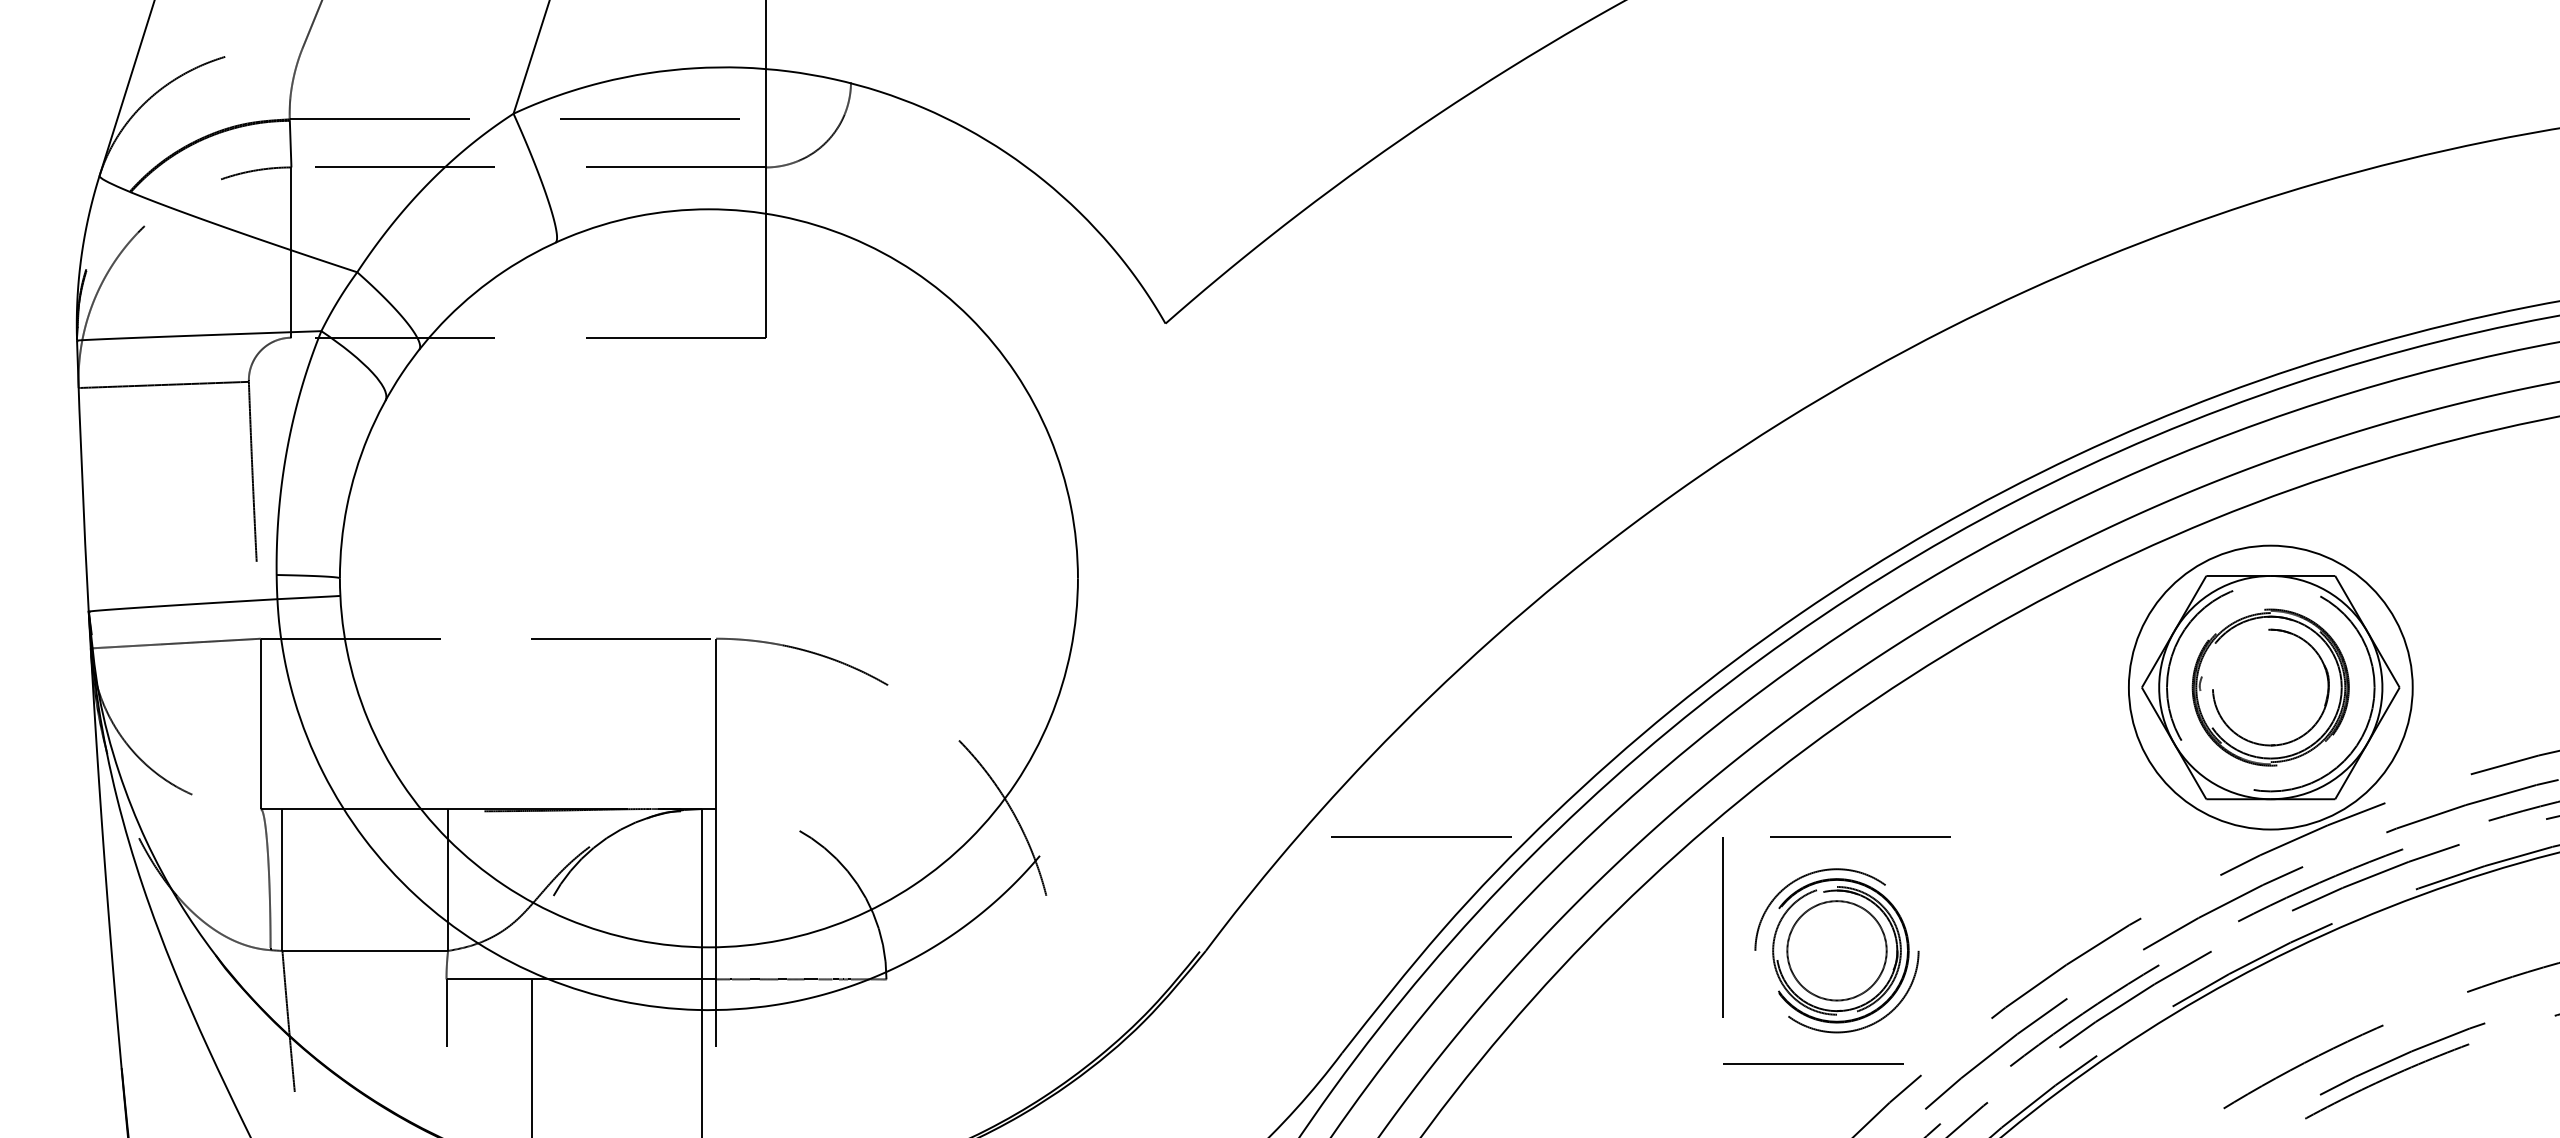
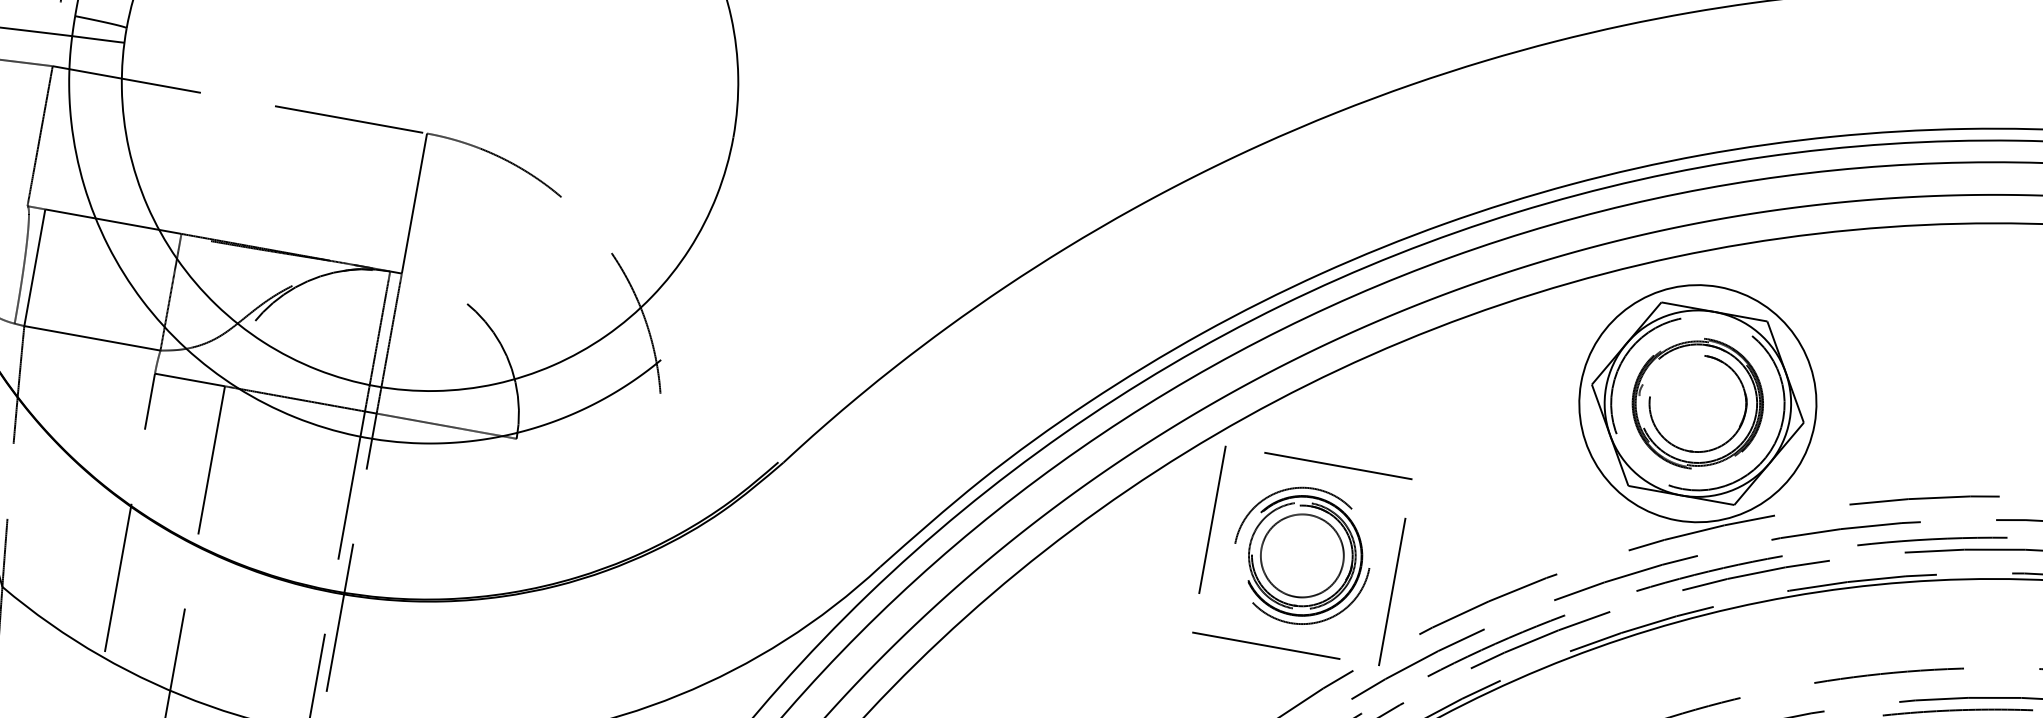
line: (1421, 836) -> (977, 400), removed
line: (1950, 973) -> (1392, 591), added

